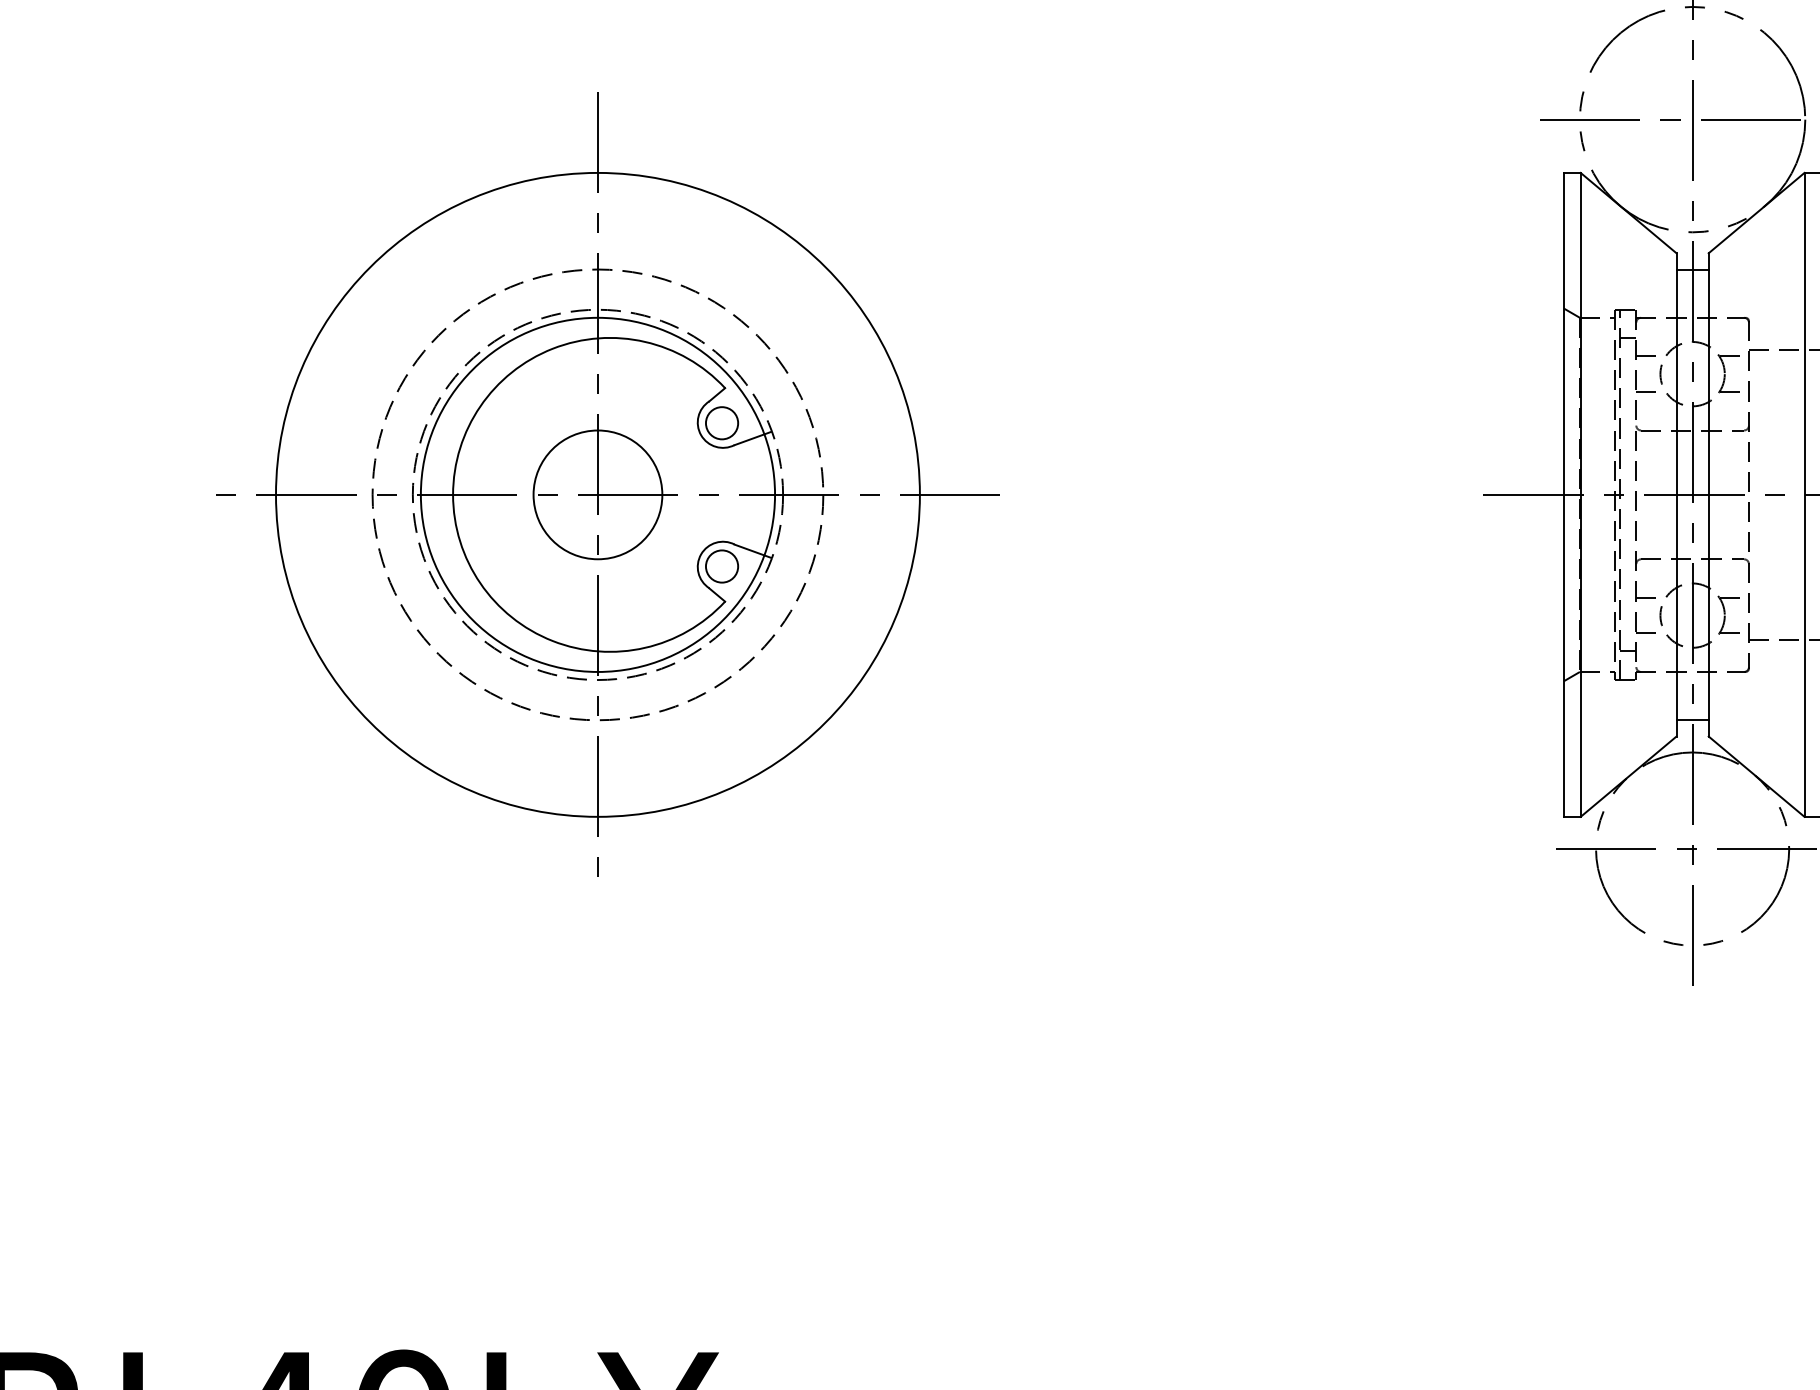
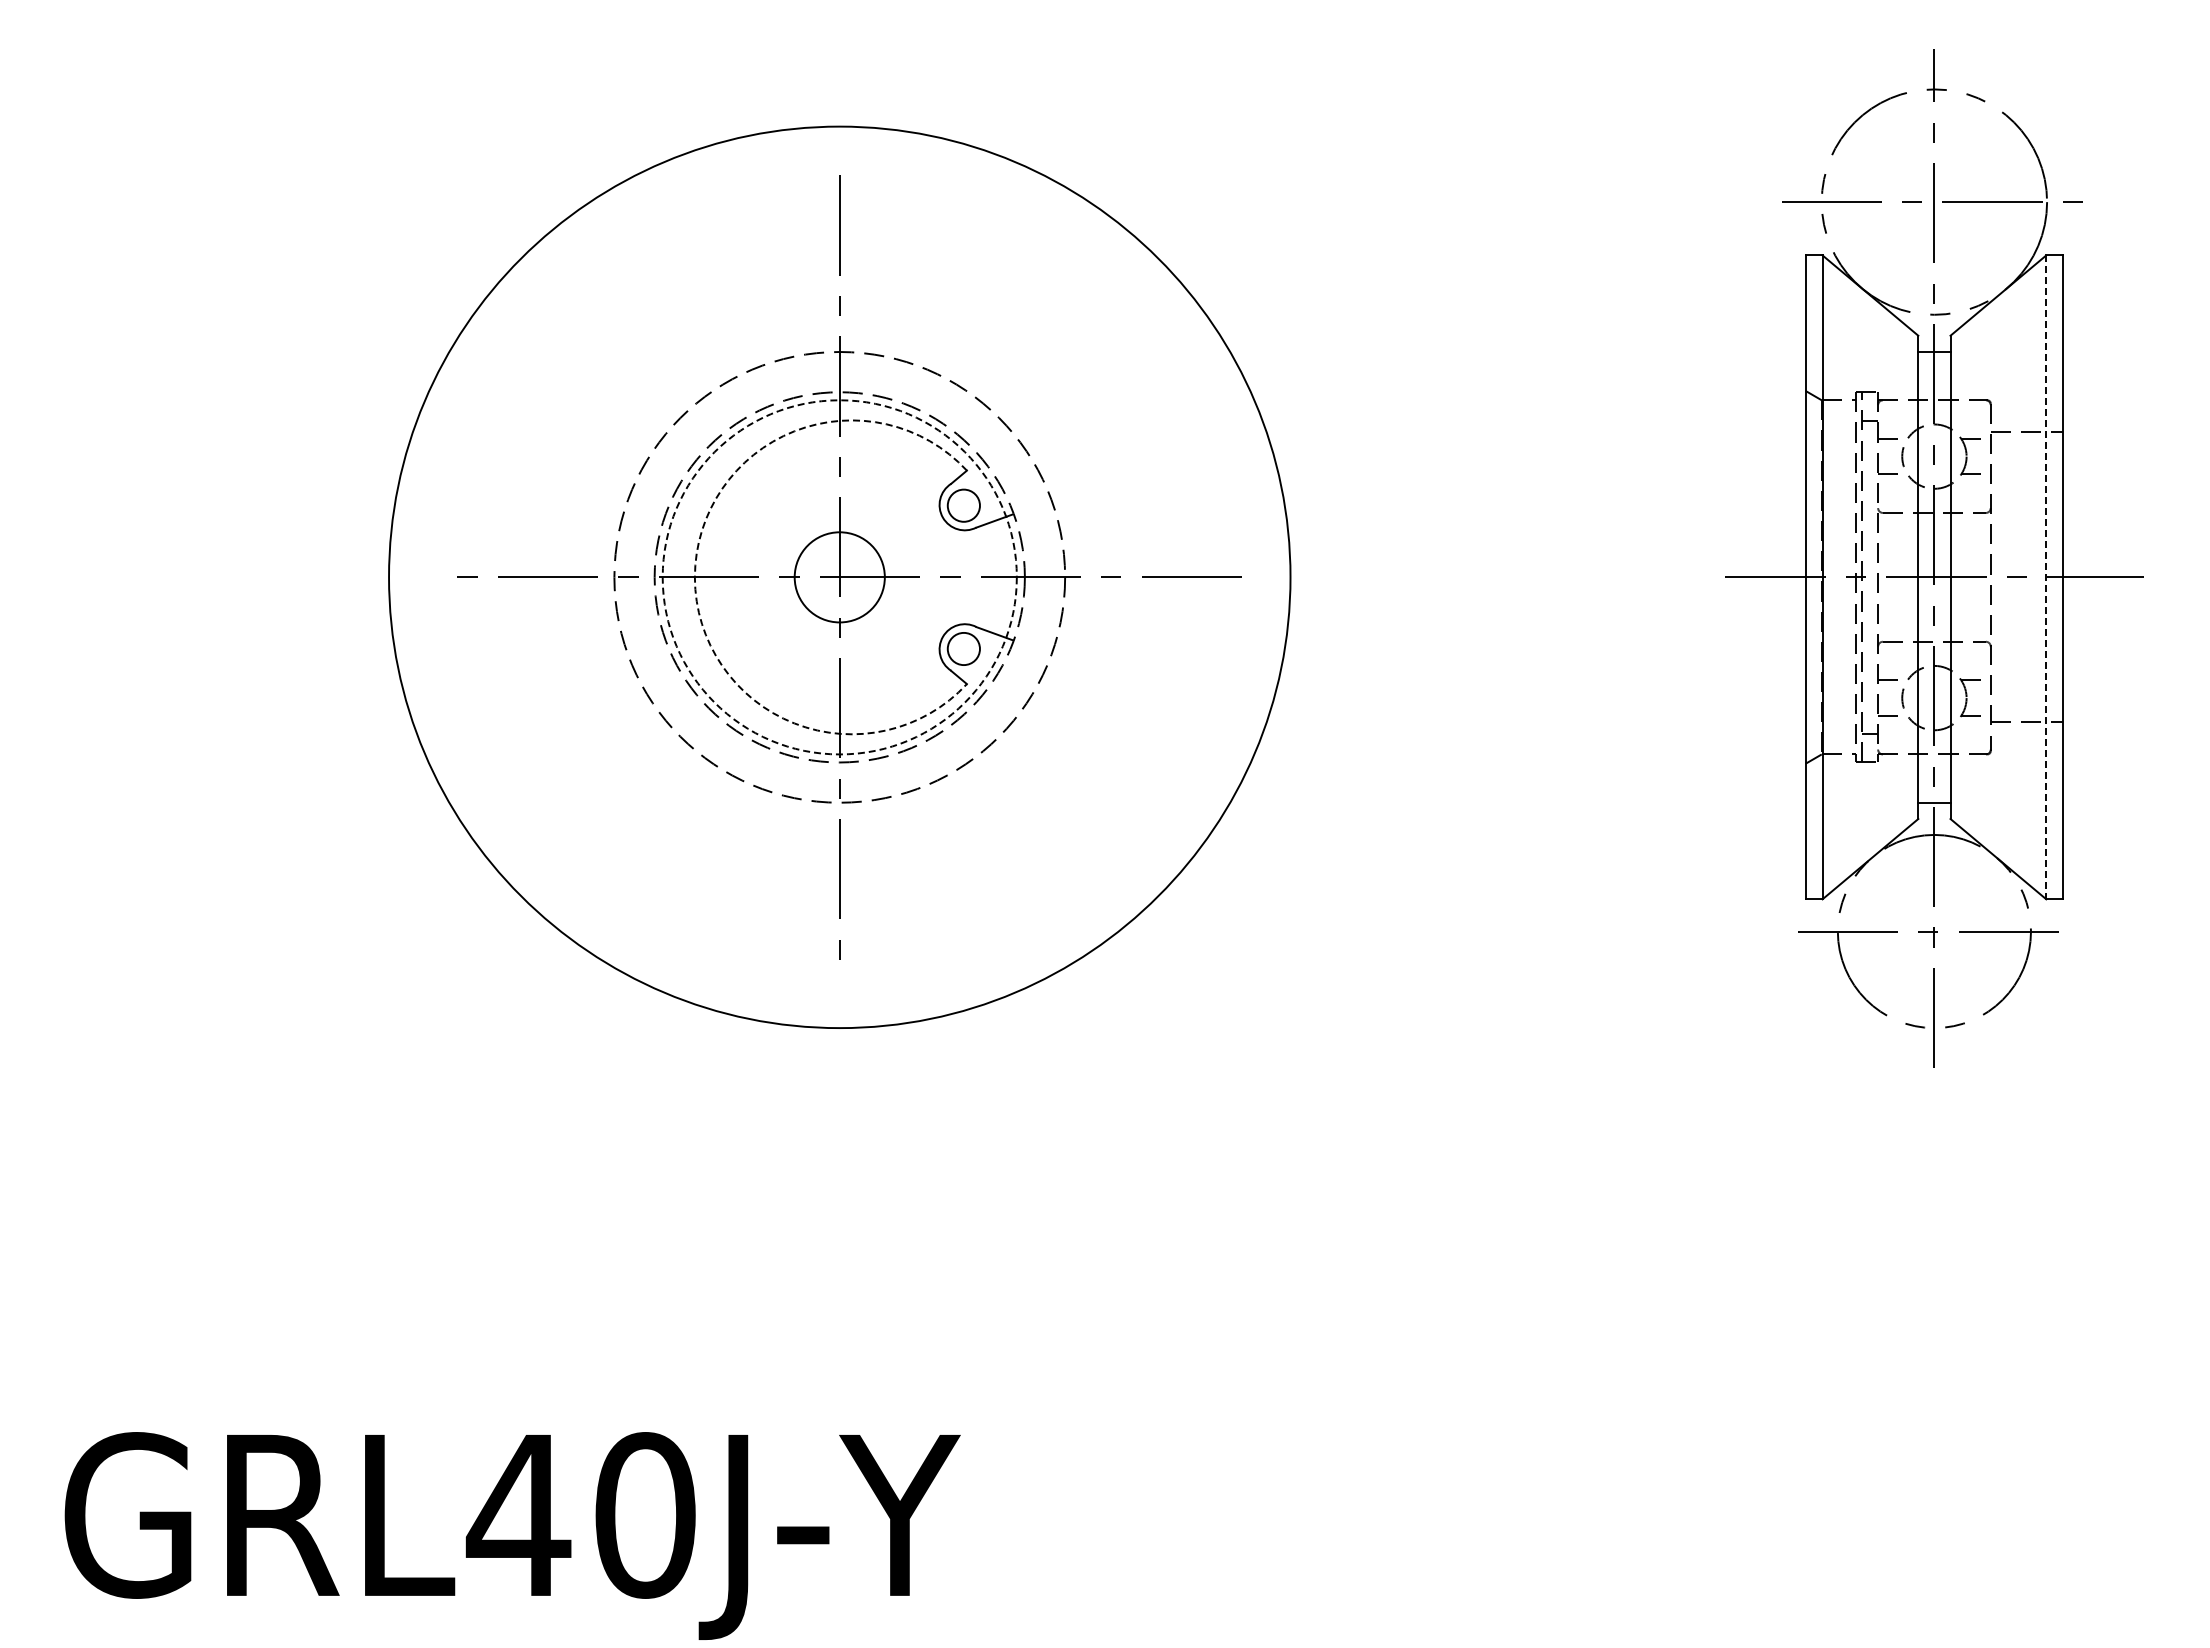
circle: (597, 494) -> (839, 576), size x0.7
arc: (452, 495) -> (694, 577), solid -> dashed
circle: (597, 495) -> (839, 577), size x1.4
circle: (597, 495) -> (839, 577), solid -> dashed
line: (1804, 495) -> (2046, 577), solid -> dashed

